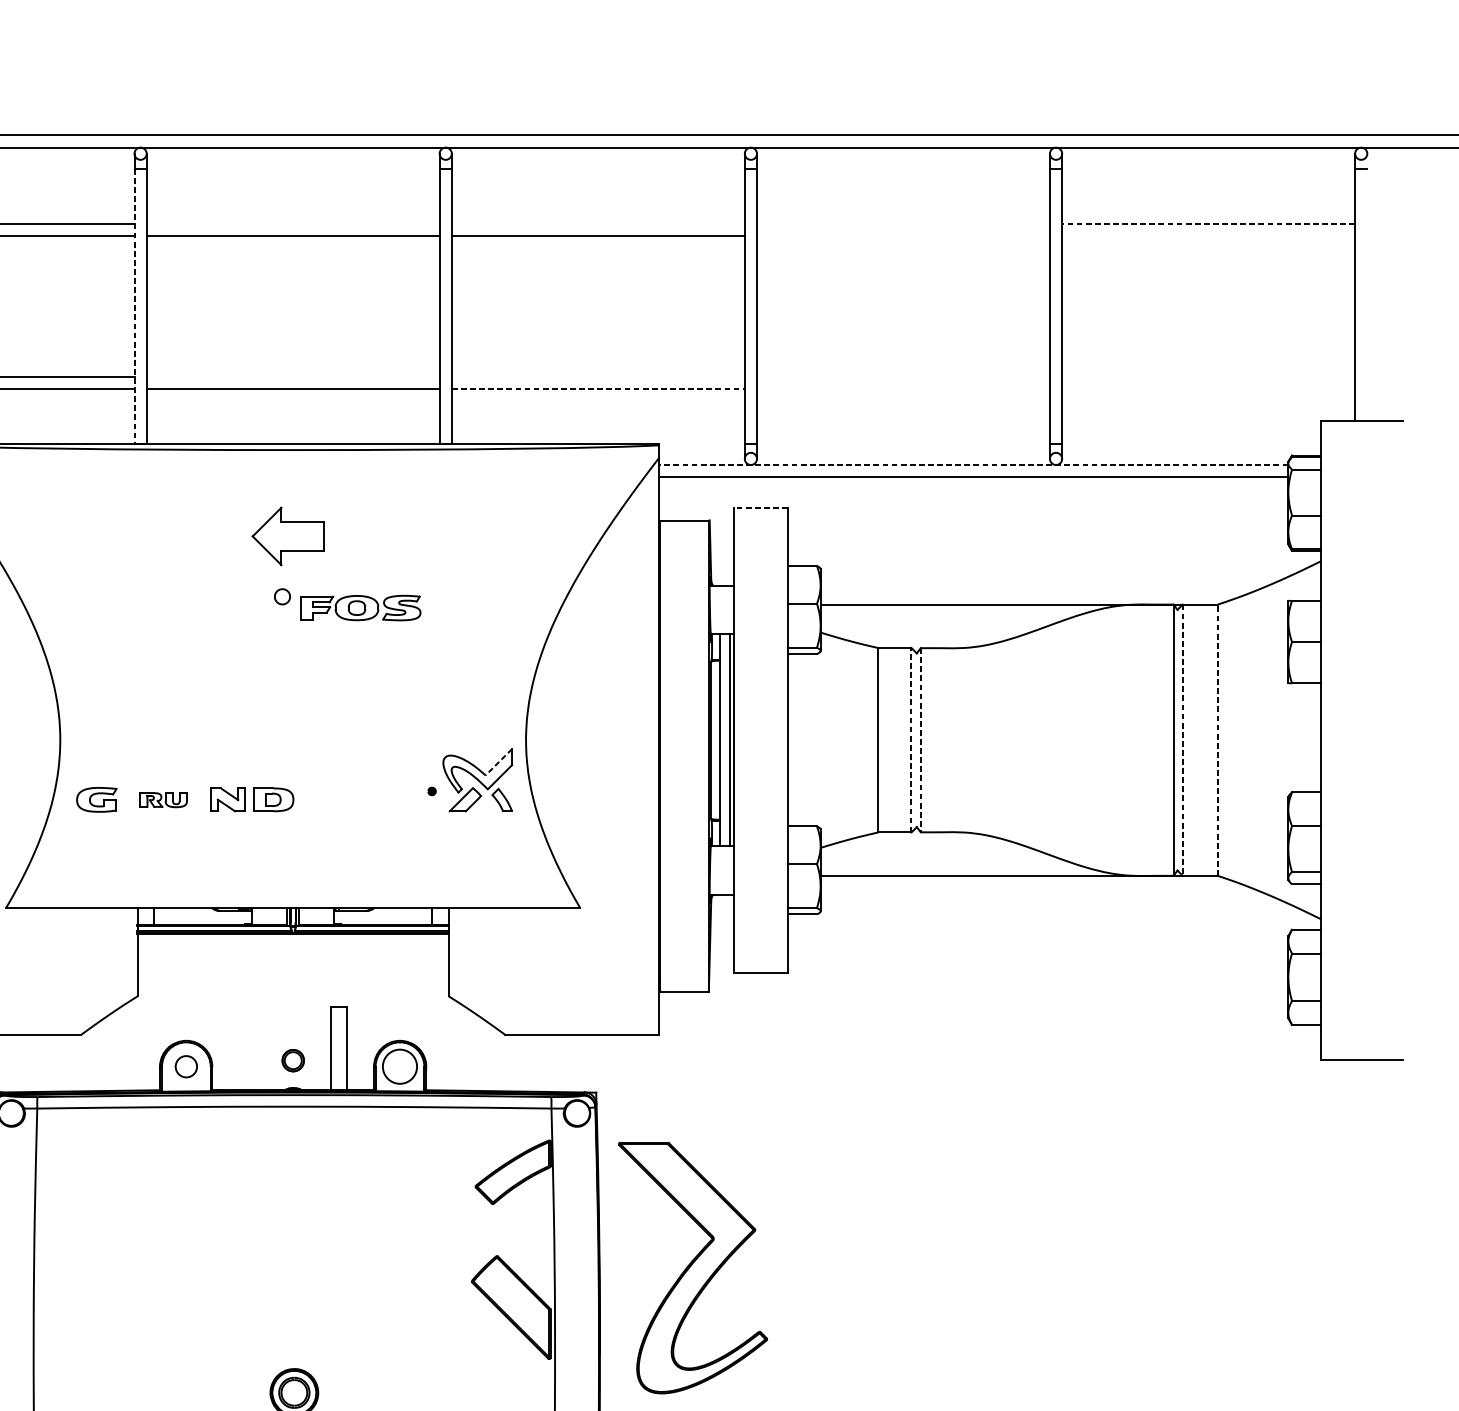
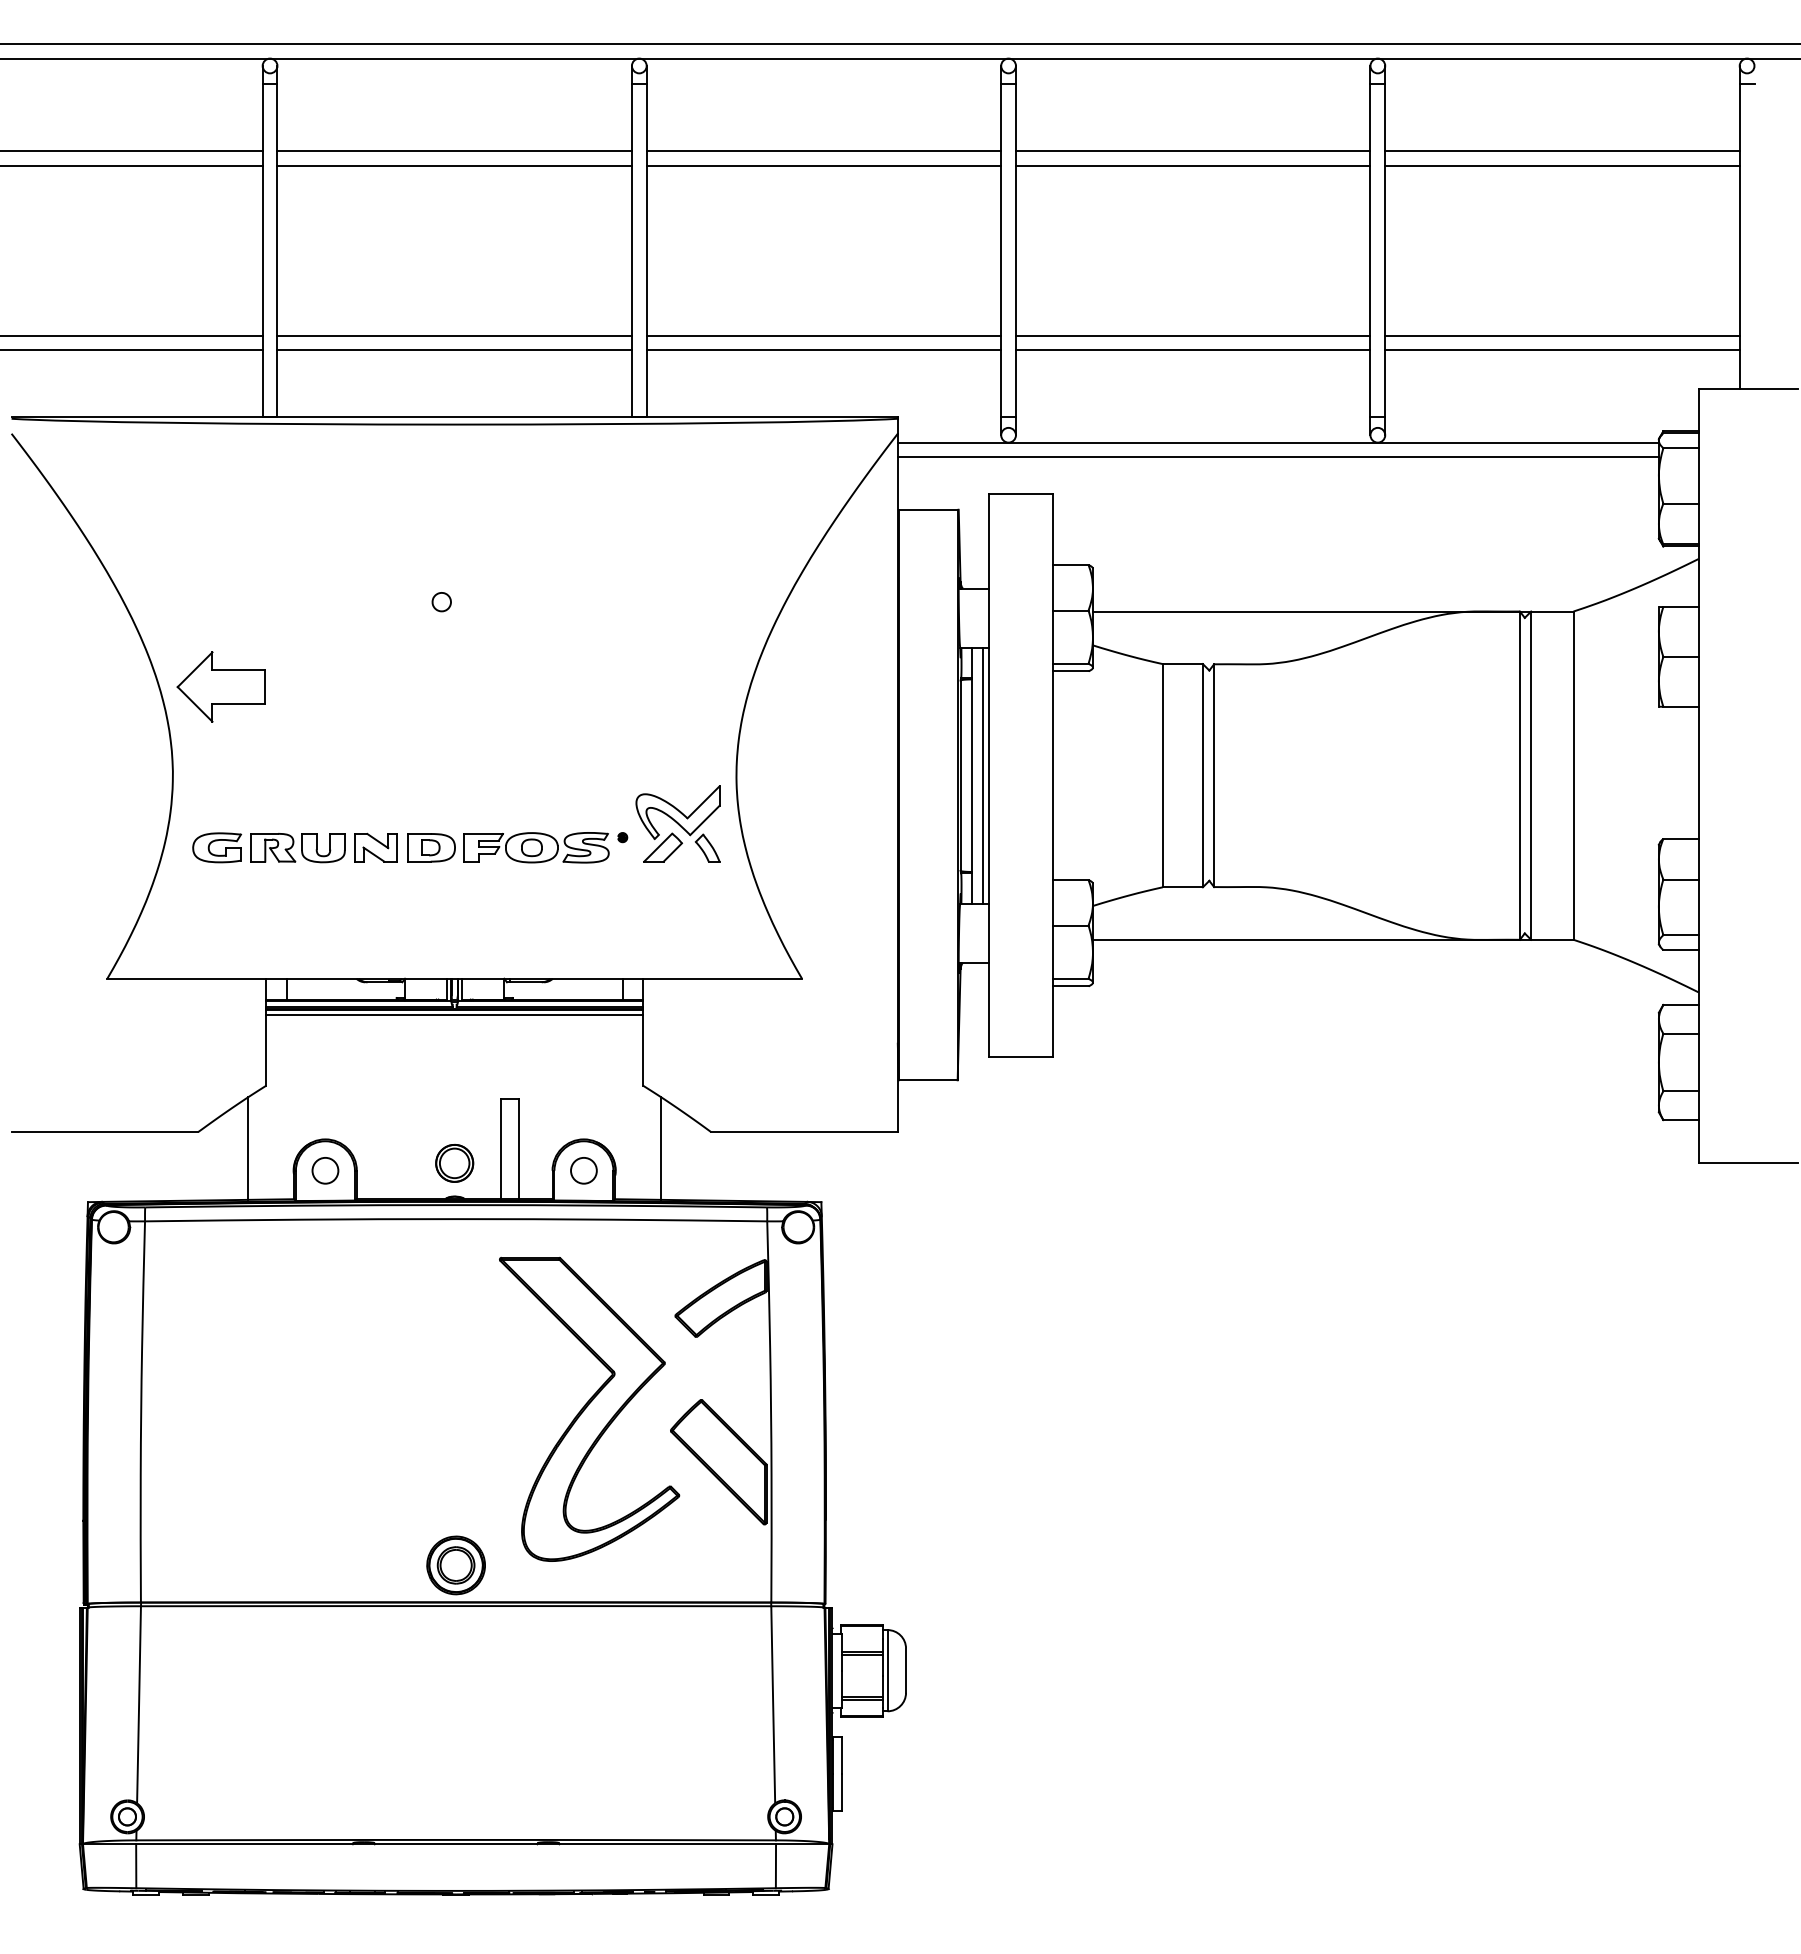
line: (293, 223) -> (454, 150), added
line: (597, 223) -> (823, 150), added
line: (902, 223) -> (1192, 150), added
line: (1207, 223) -> (1561, 150), dashed -> solid
line: (902, 235) -> (1192, 165), added
line: (1208, 235) -> (1562, 165), added
line: (134, 307) -> (262, 251), dashed -> solid
line: (293, 376) -> (454, 335), added
line: (597, 376) -> (823, 335), added
line: (902, 376) -> (1192, 335), added
line: (1208, 376) -> (1562, 335), added
line: (598, 388) -> (824, 350), dashed -> solid
line: (902, 388) -> (1192, 350), added
line: (1208, 388) -> (1562, 350), added
line: (973, 464) -> (1278, 442), dashed -> solid
line: (760, 507) -> (1020, 494), dashed -> solid
part: (288, 535) -> (220, 686), moved
part: (360, 607) -> (536, 847), moved
line: (911, 740) -> (1202, 775), dashed -> solid
line: (921, 740) -> (1214, 776), dashed -> solid
line: (1183, 740) -> (1531, 776), dashed -> solid
line: (1217, 740) -> (1573, 775), dashed -> solid
line: (498, 762) -> (703, 802), dashed -> solid
part: (163, 800) -> (297, 848), size x1.67
line: (293, 938) -> (454, 1015), added
line: (121, 1048) -> (247, 1148), added
line: (464, 1048) -> (661, 1148), added
part: (293, 1060) -> (454, 1163), size x1.43
circle: (399, 1066) -> (583, 1170), size x0.62
part: (692, 1268) -> (589, 1409), moved

